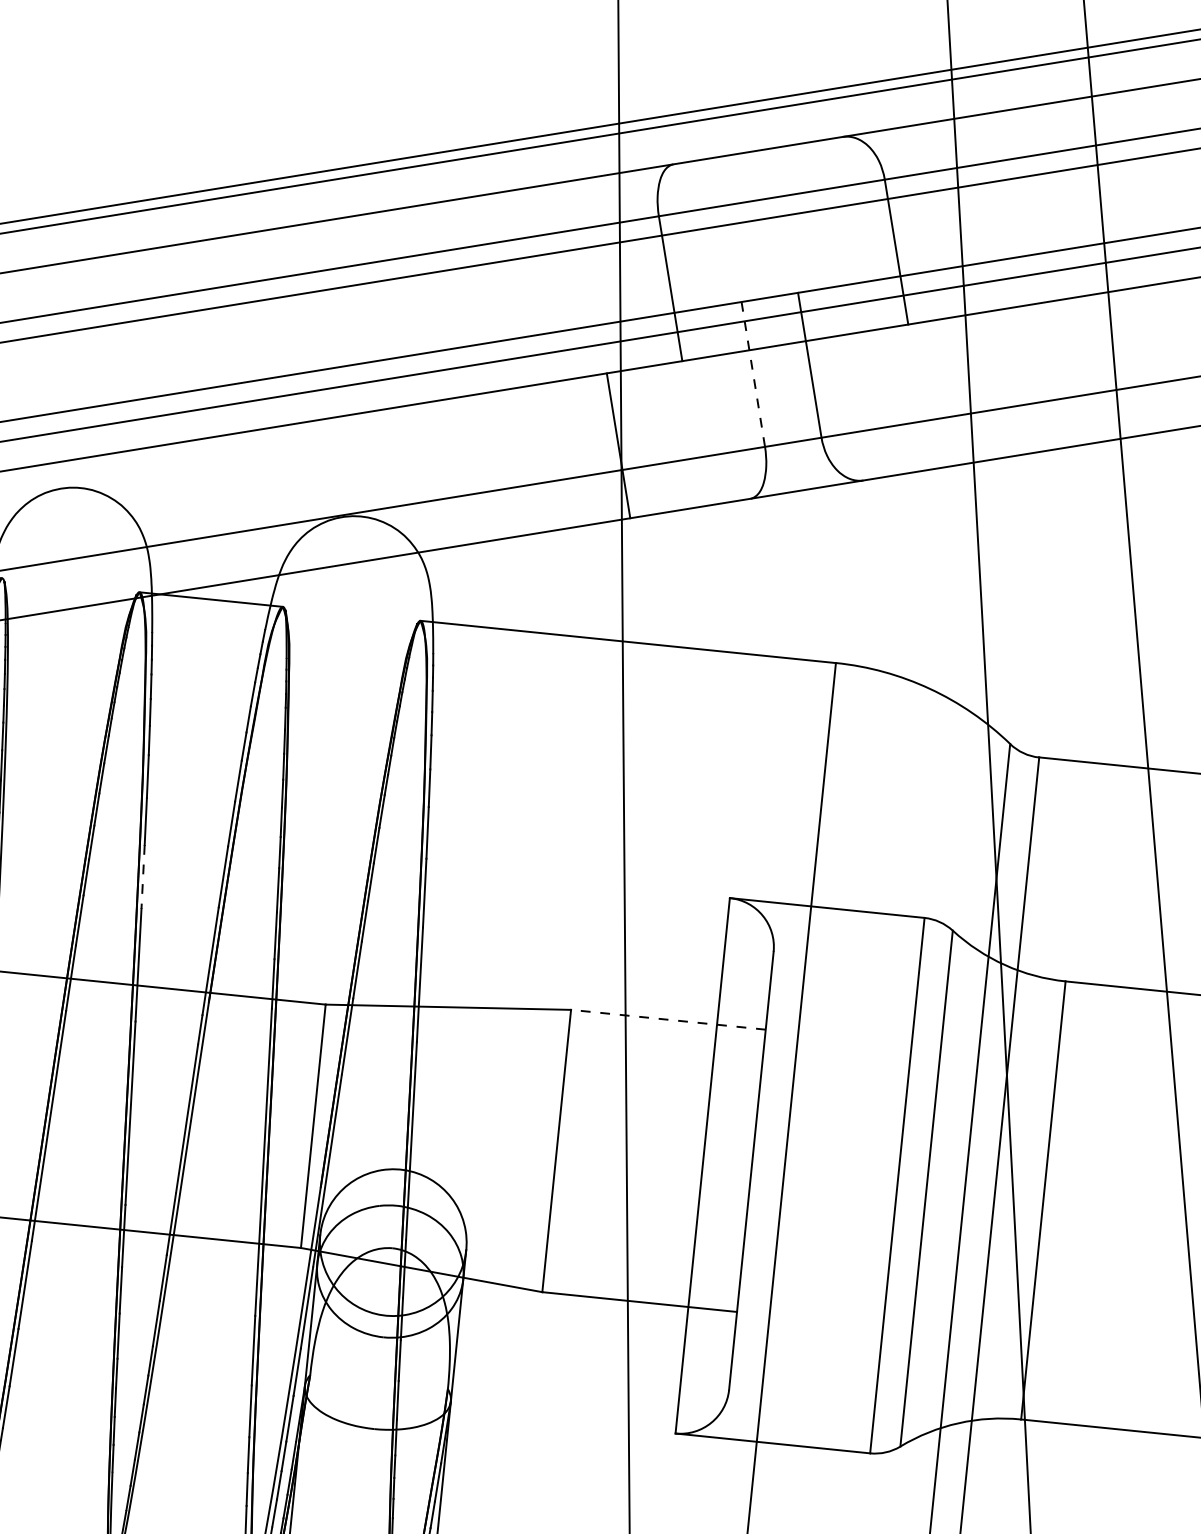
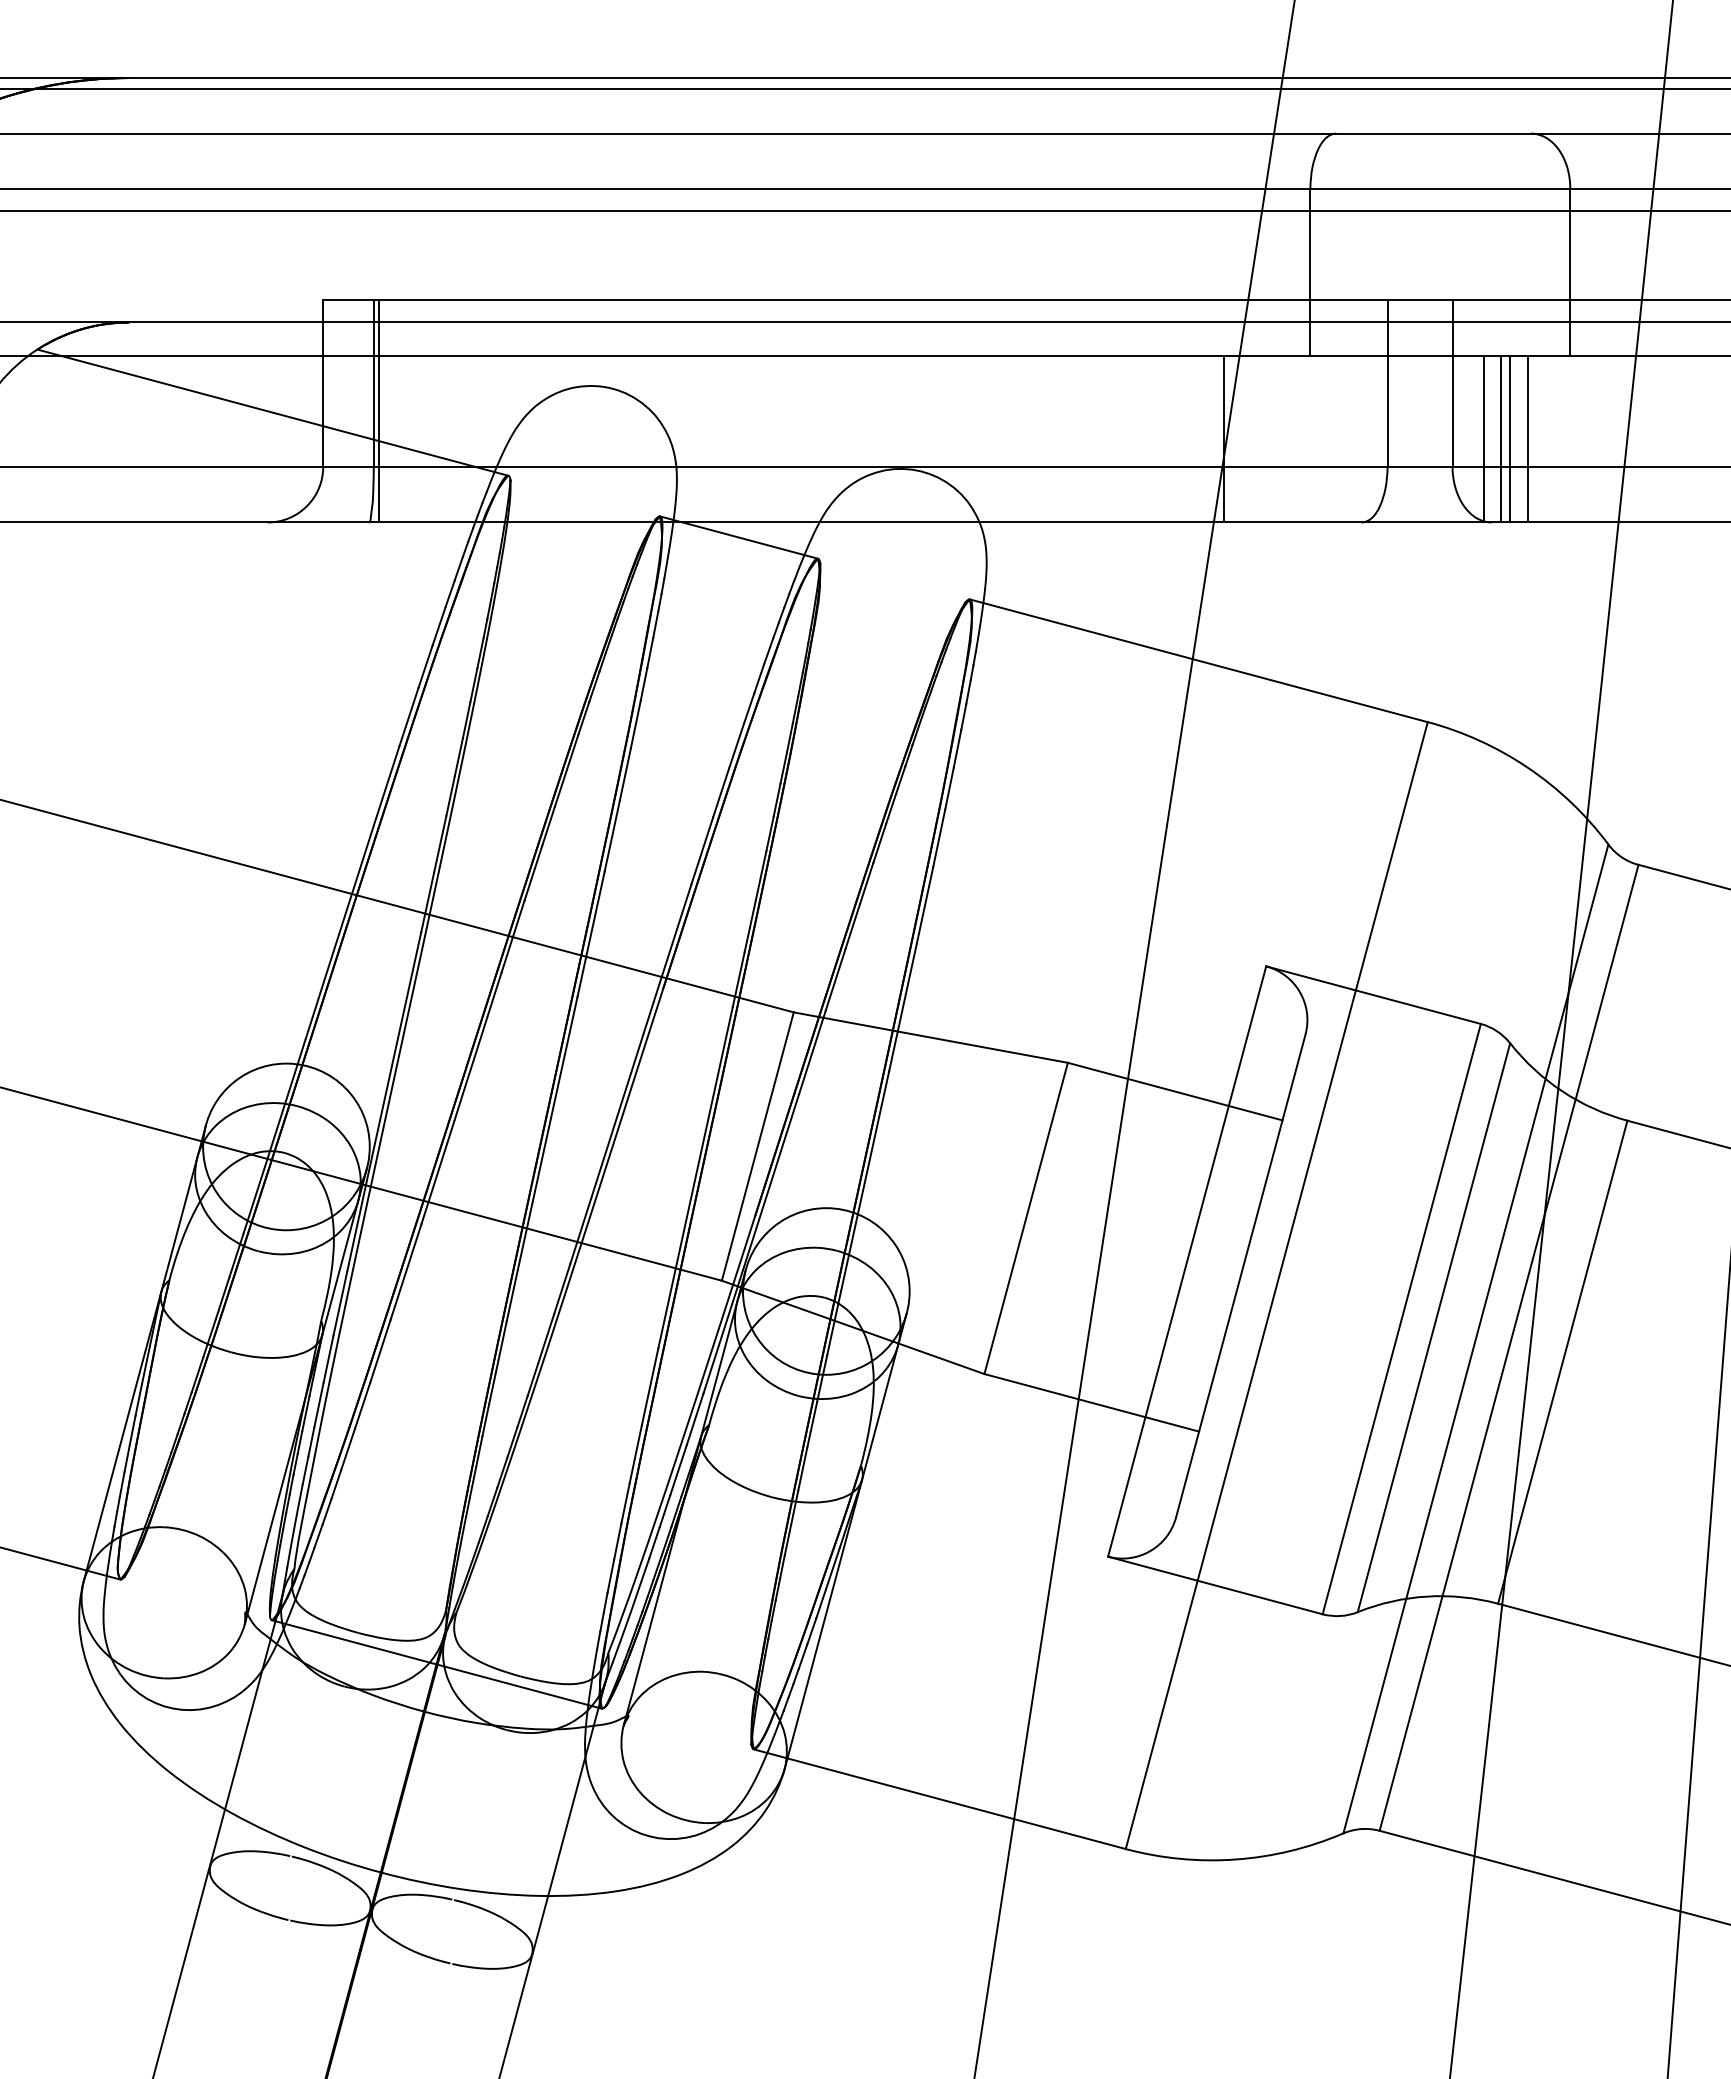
line: (753, 374) -> (1387, 383), dashed -> solid
line: (882, 402) -> (1527, 438), added
line: (867, 404) -> (1509, 438), added
line: (859, 406) -> (1500, 438), added
line: (845, 408) -> (1484, 438), added
line: (143, 877) -> (612, 836), dashed -> solid
line: (667, 1019) -> (1174, 1091), dashed -> solid

